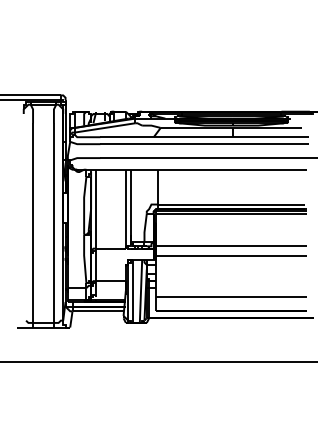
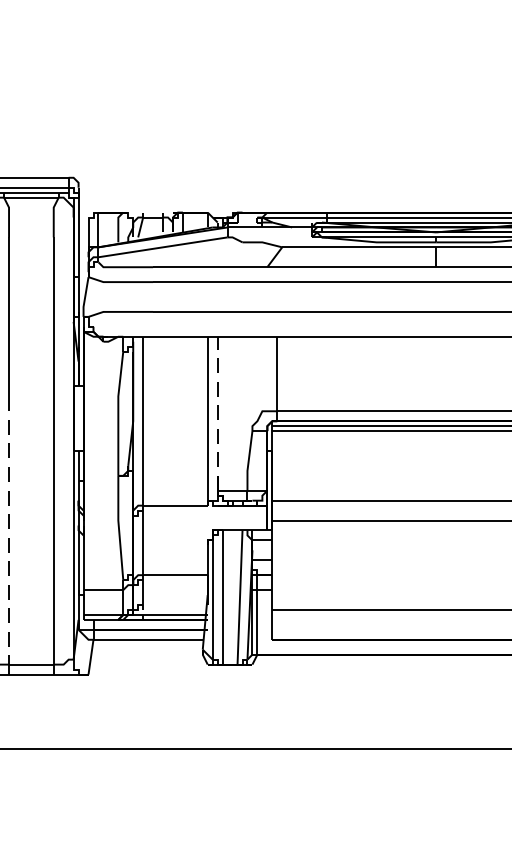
line: (130, 205) -> (217, 413), solid -> dashed
line: (33, 260) -> (9, 531), solid -> dashed

